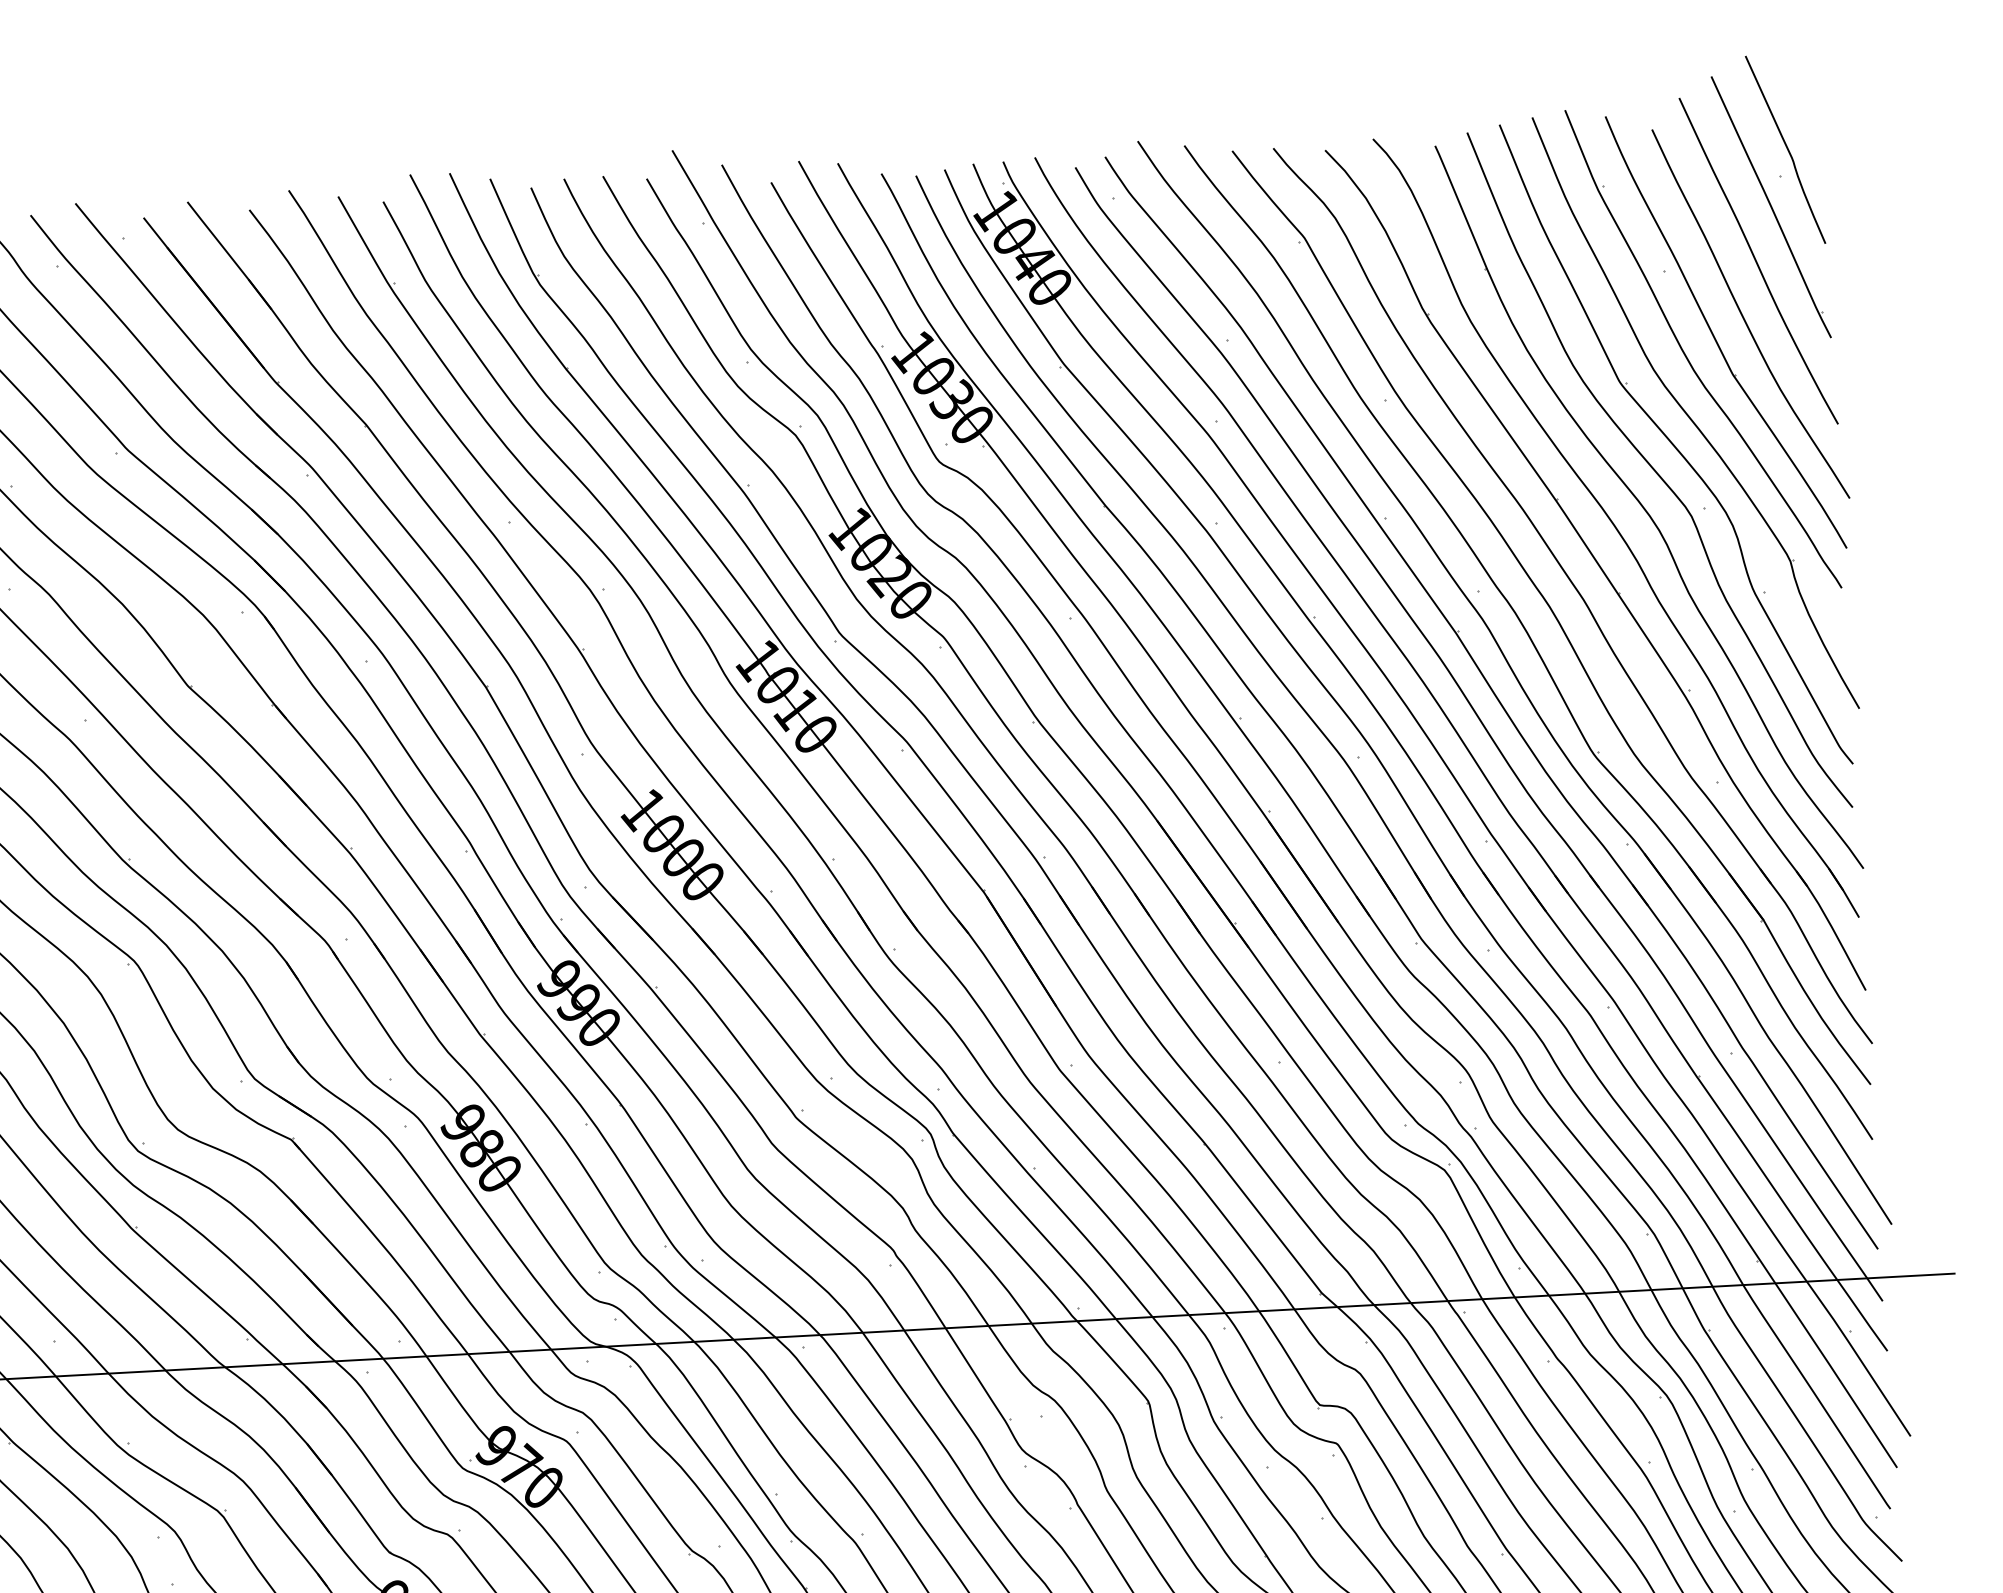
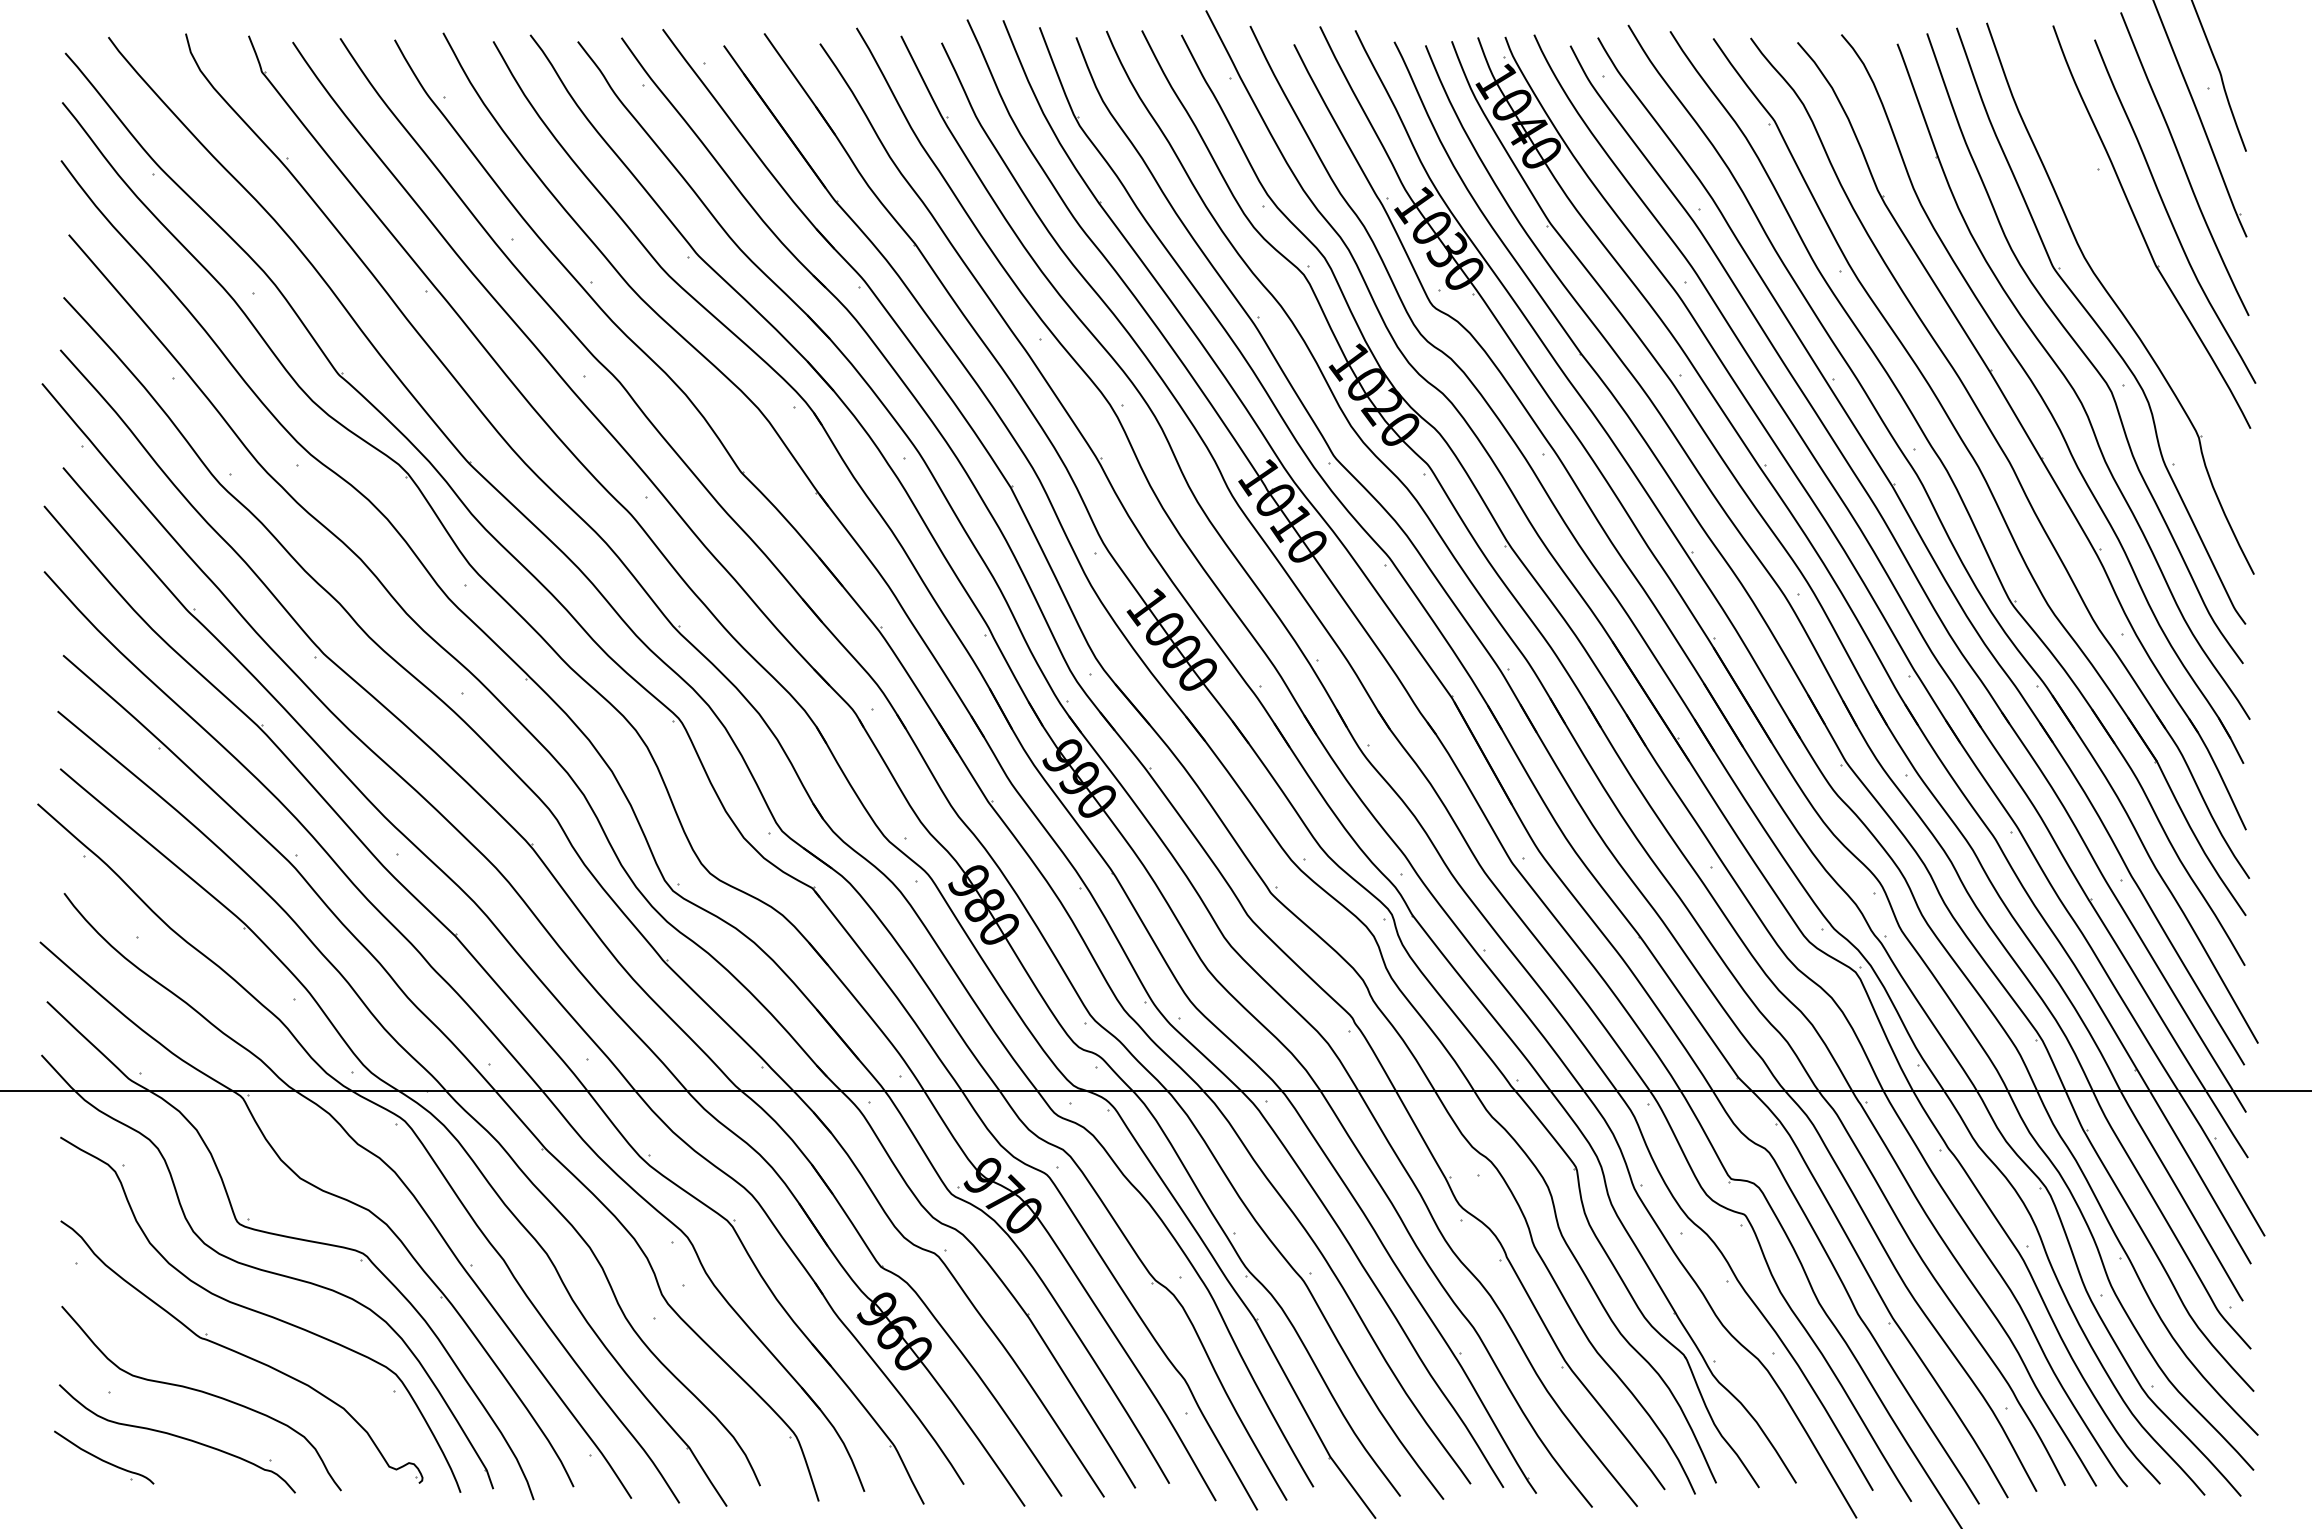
part: (1688, 358) -> (2116, 248), removed

